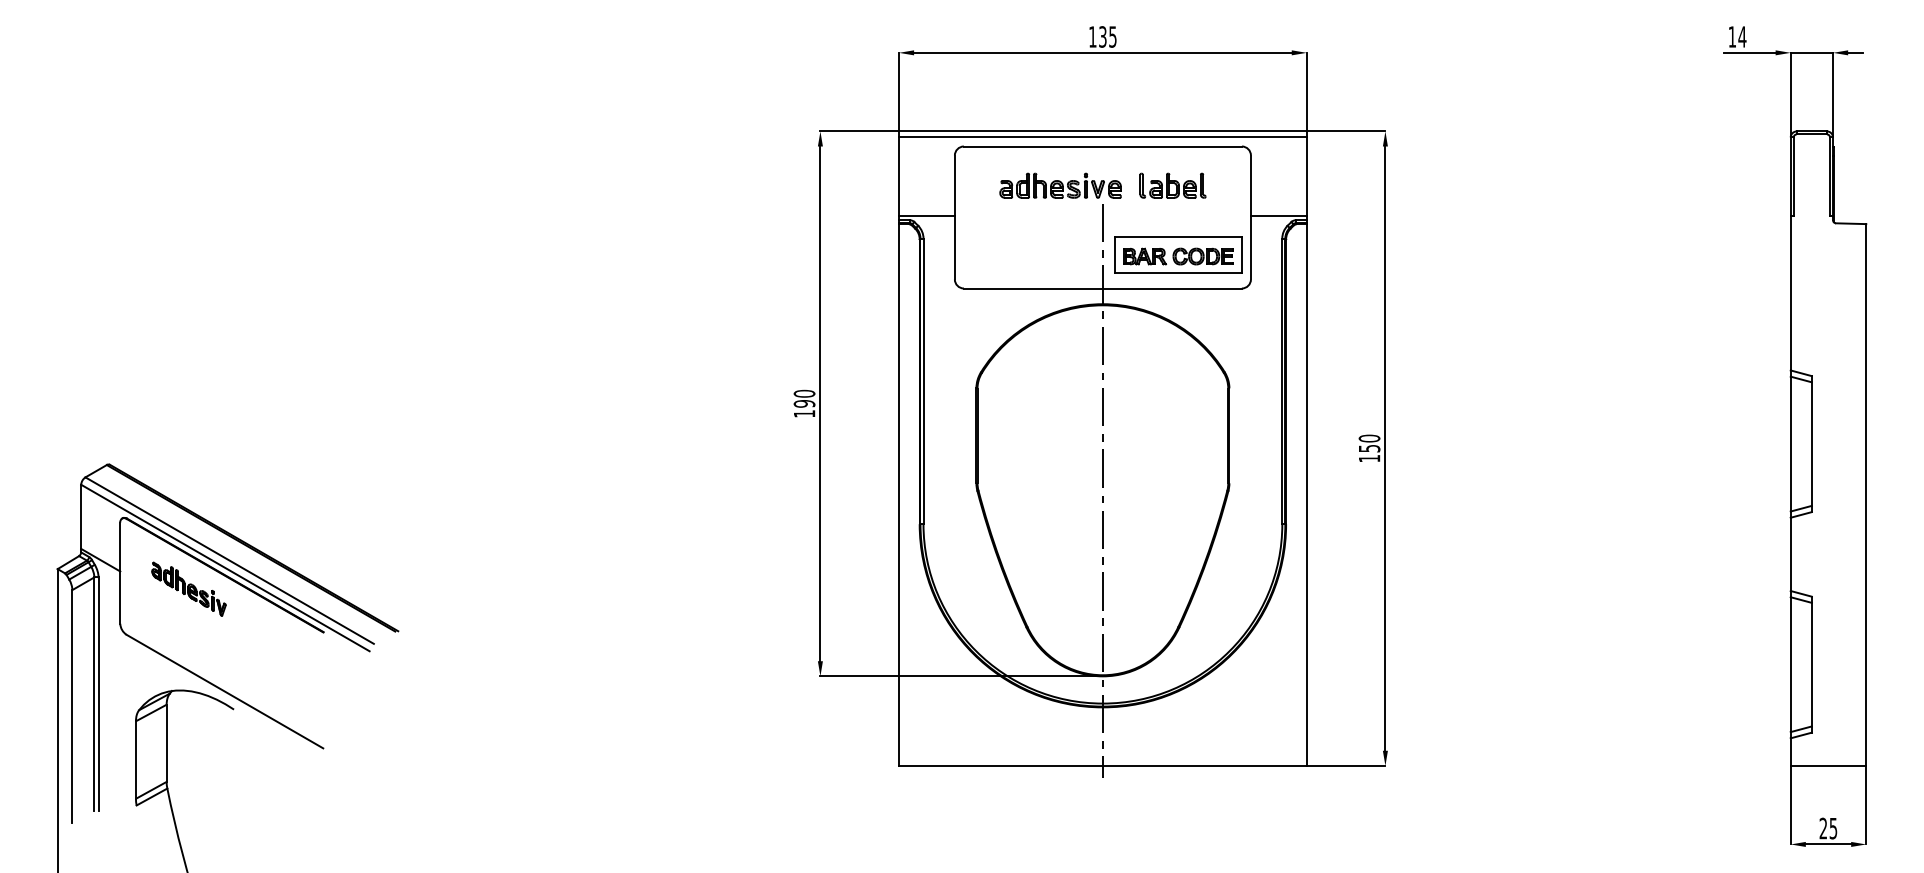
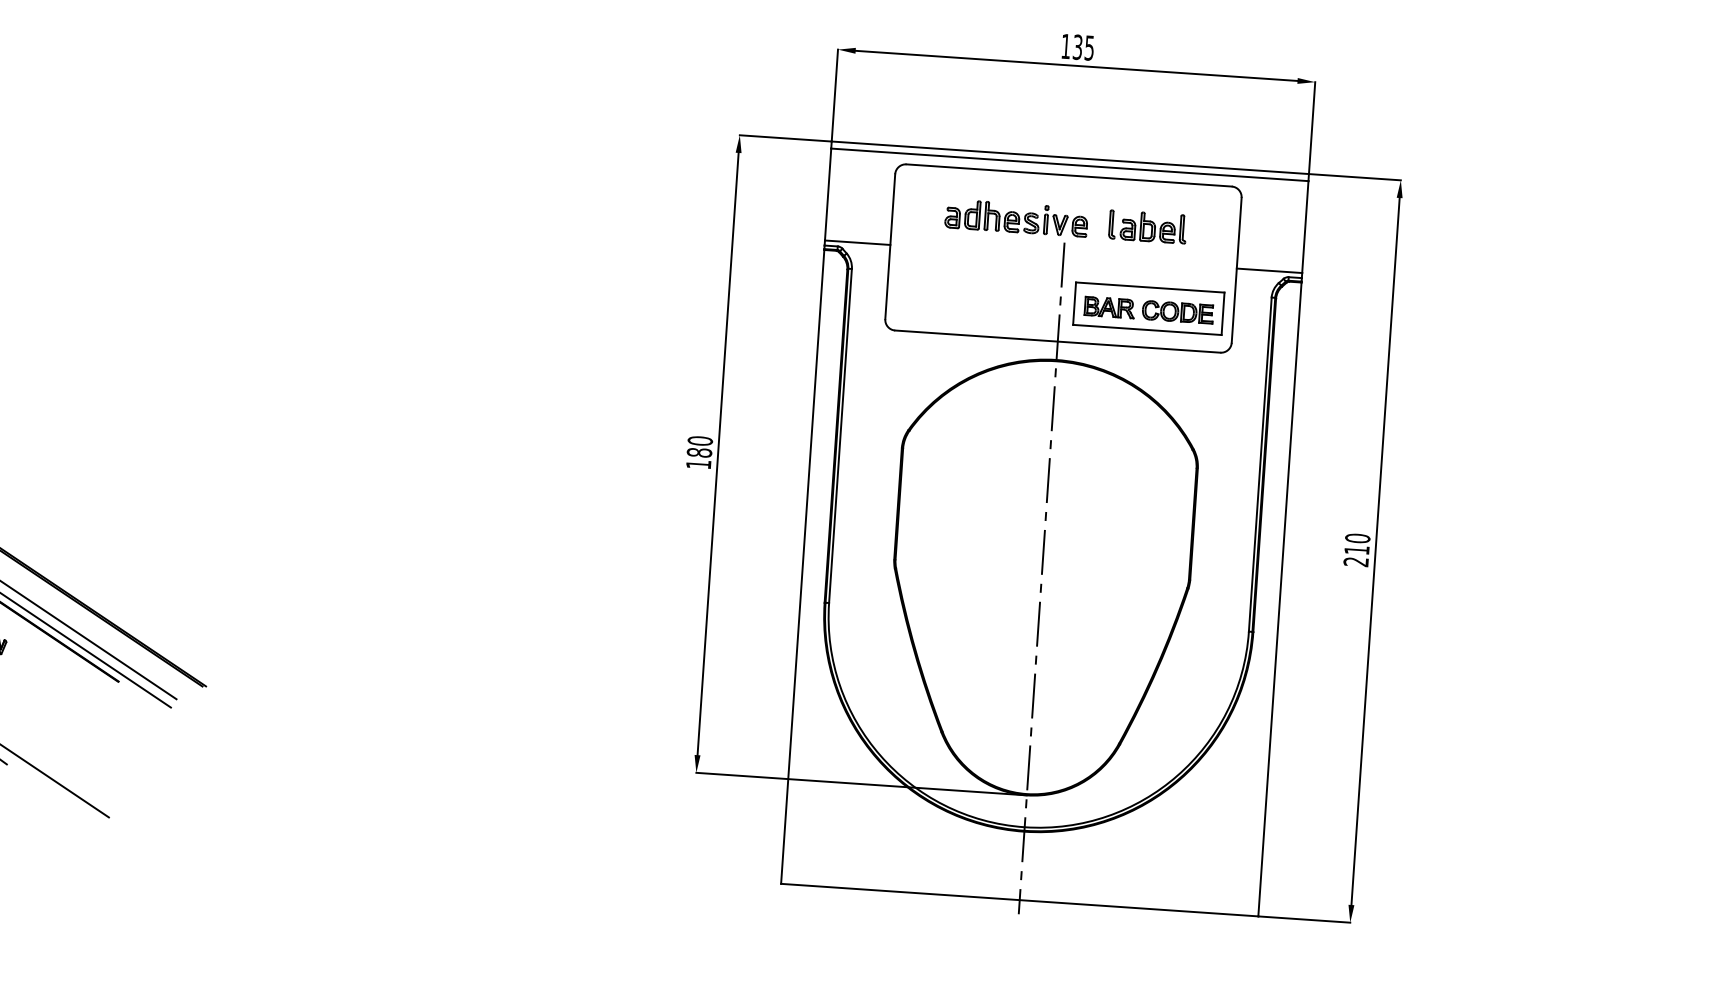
text: (804, 403) -> (699, 452), 190 -> 180
text: (1369, 453) -> (1356, 555), 150 -> 210

